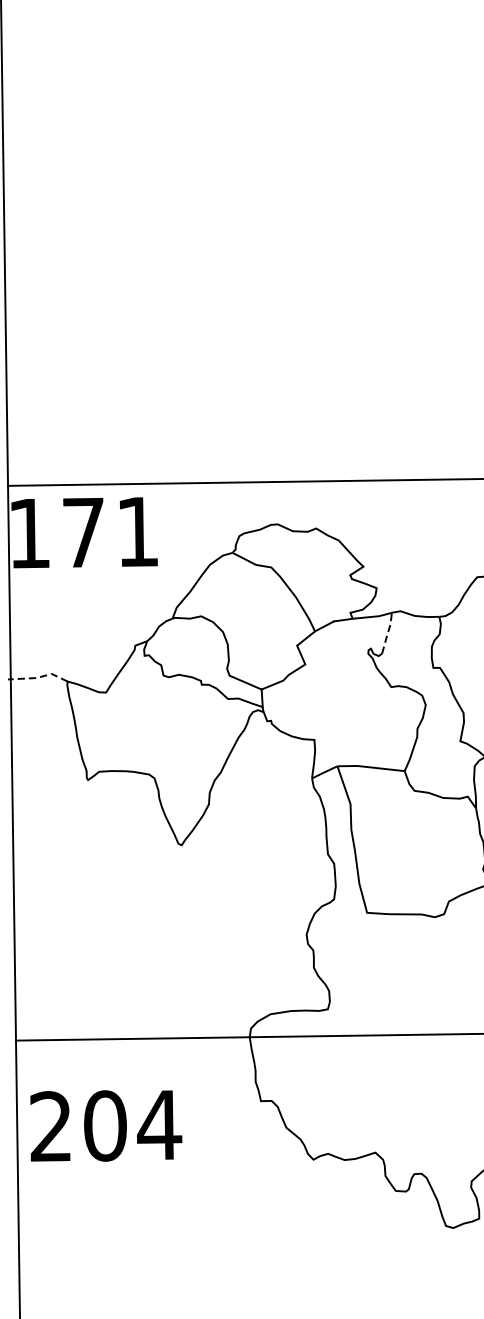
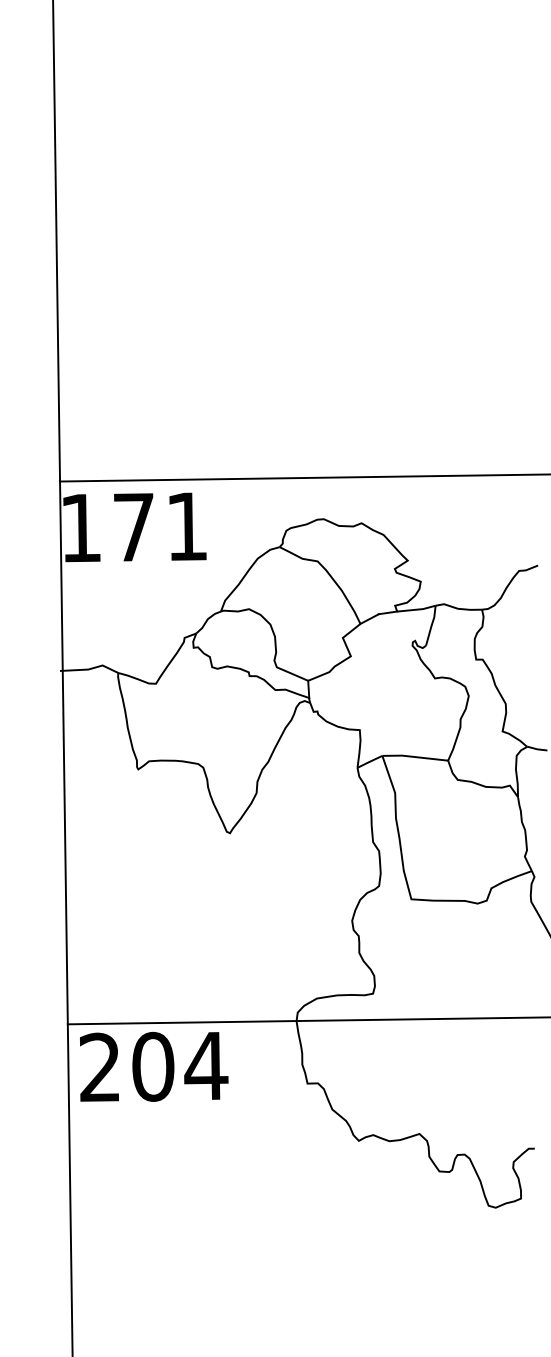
line: (387, 632) -> (431, 625), dashed -> solid
line: (39, 677) -> (90, 669), dashed -> solid
text: (106, 1125) -> (154, 1066), moved

